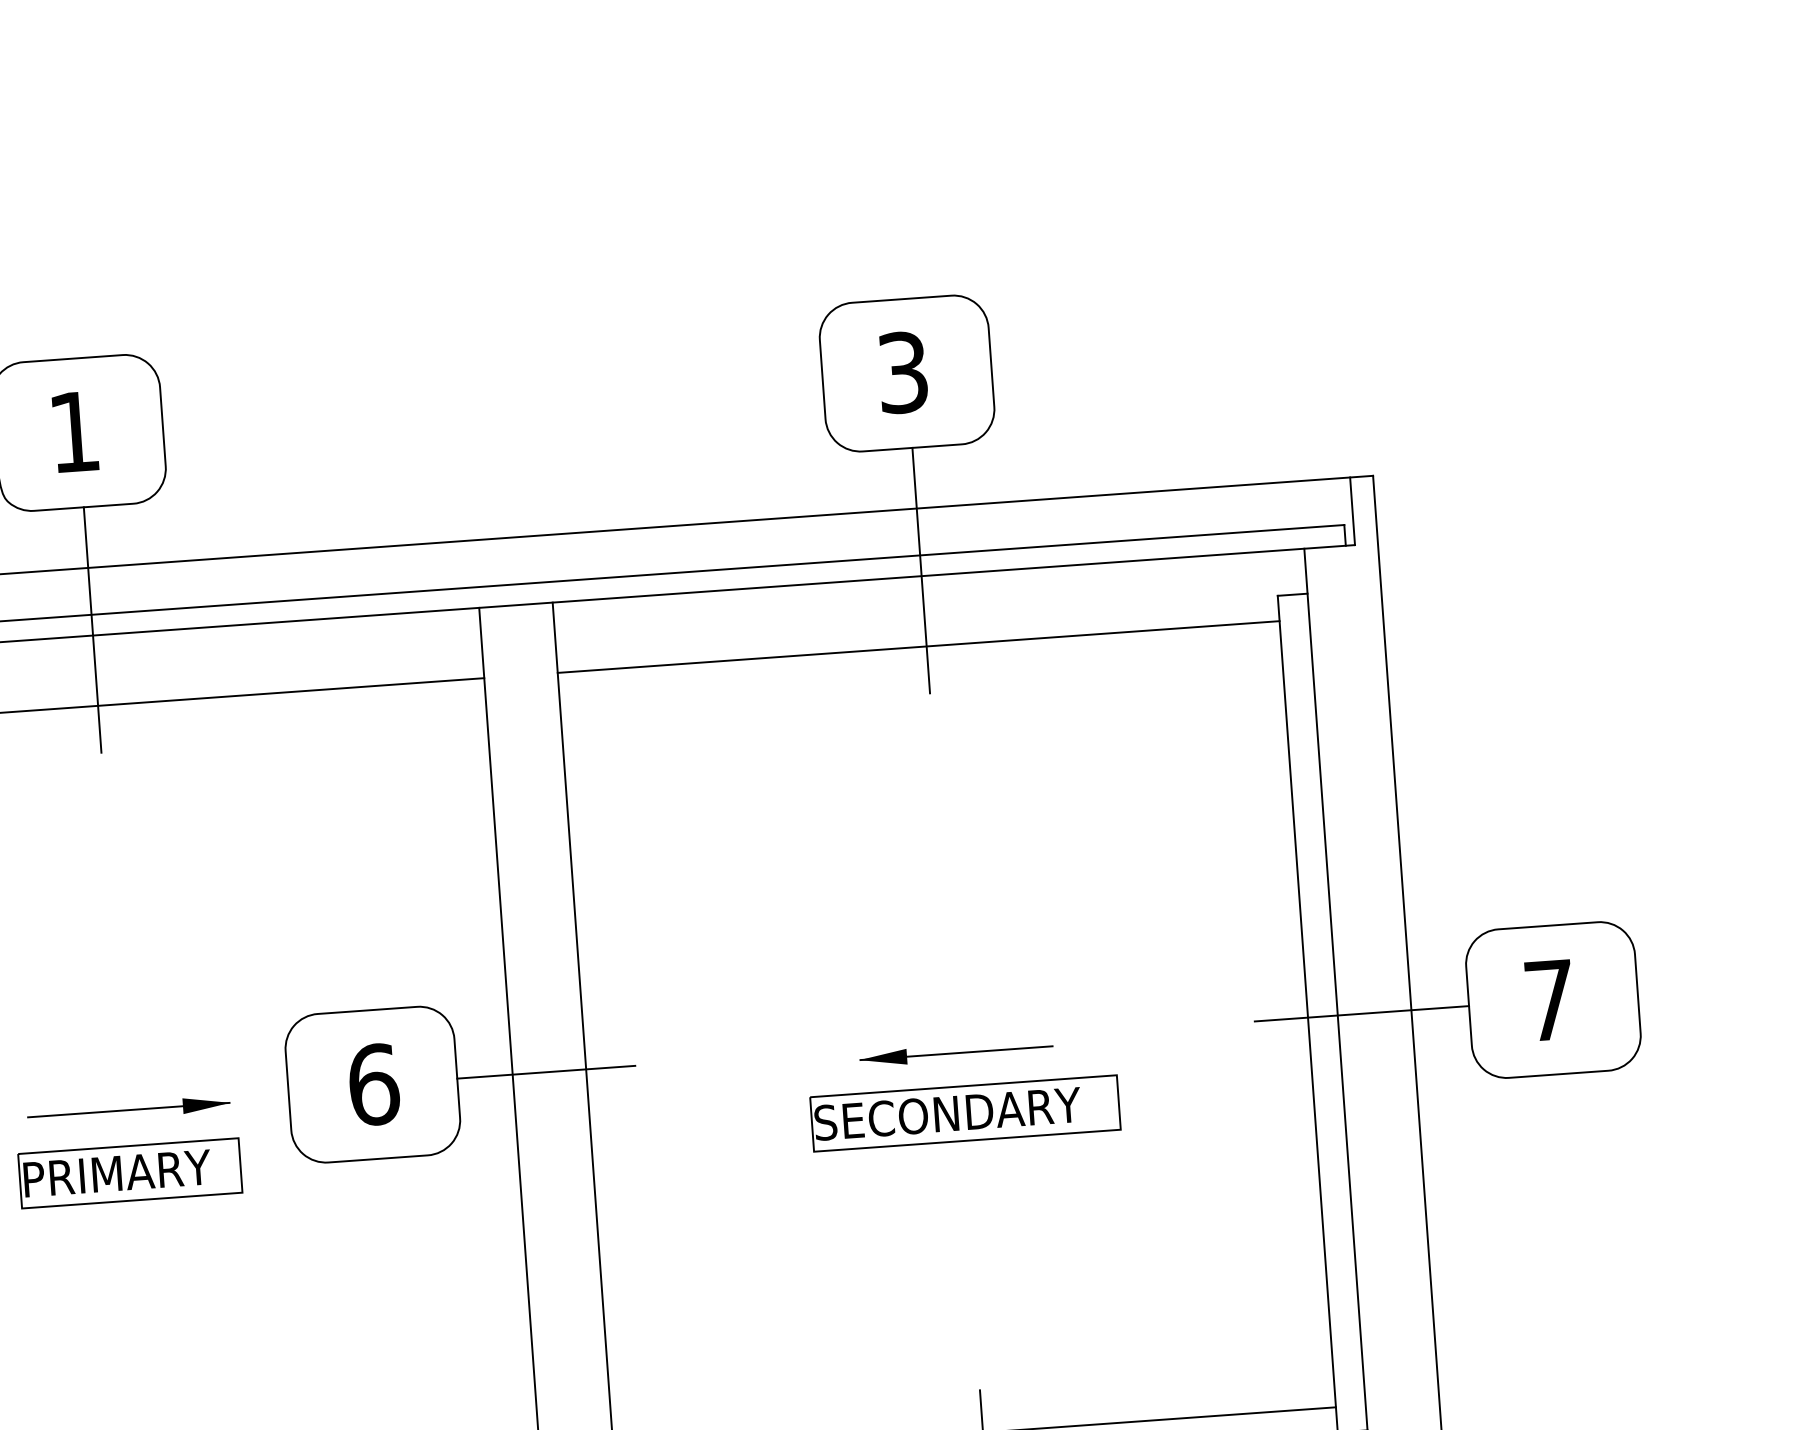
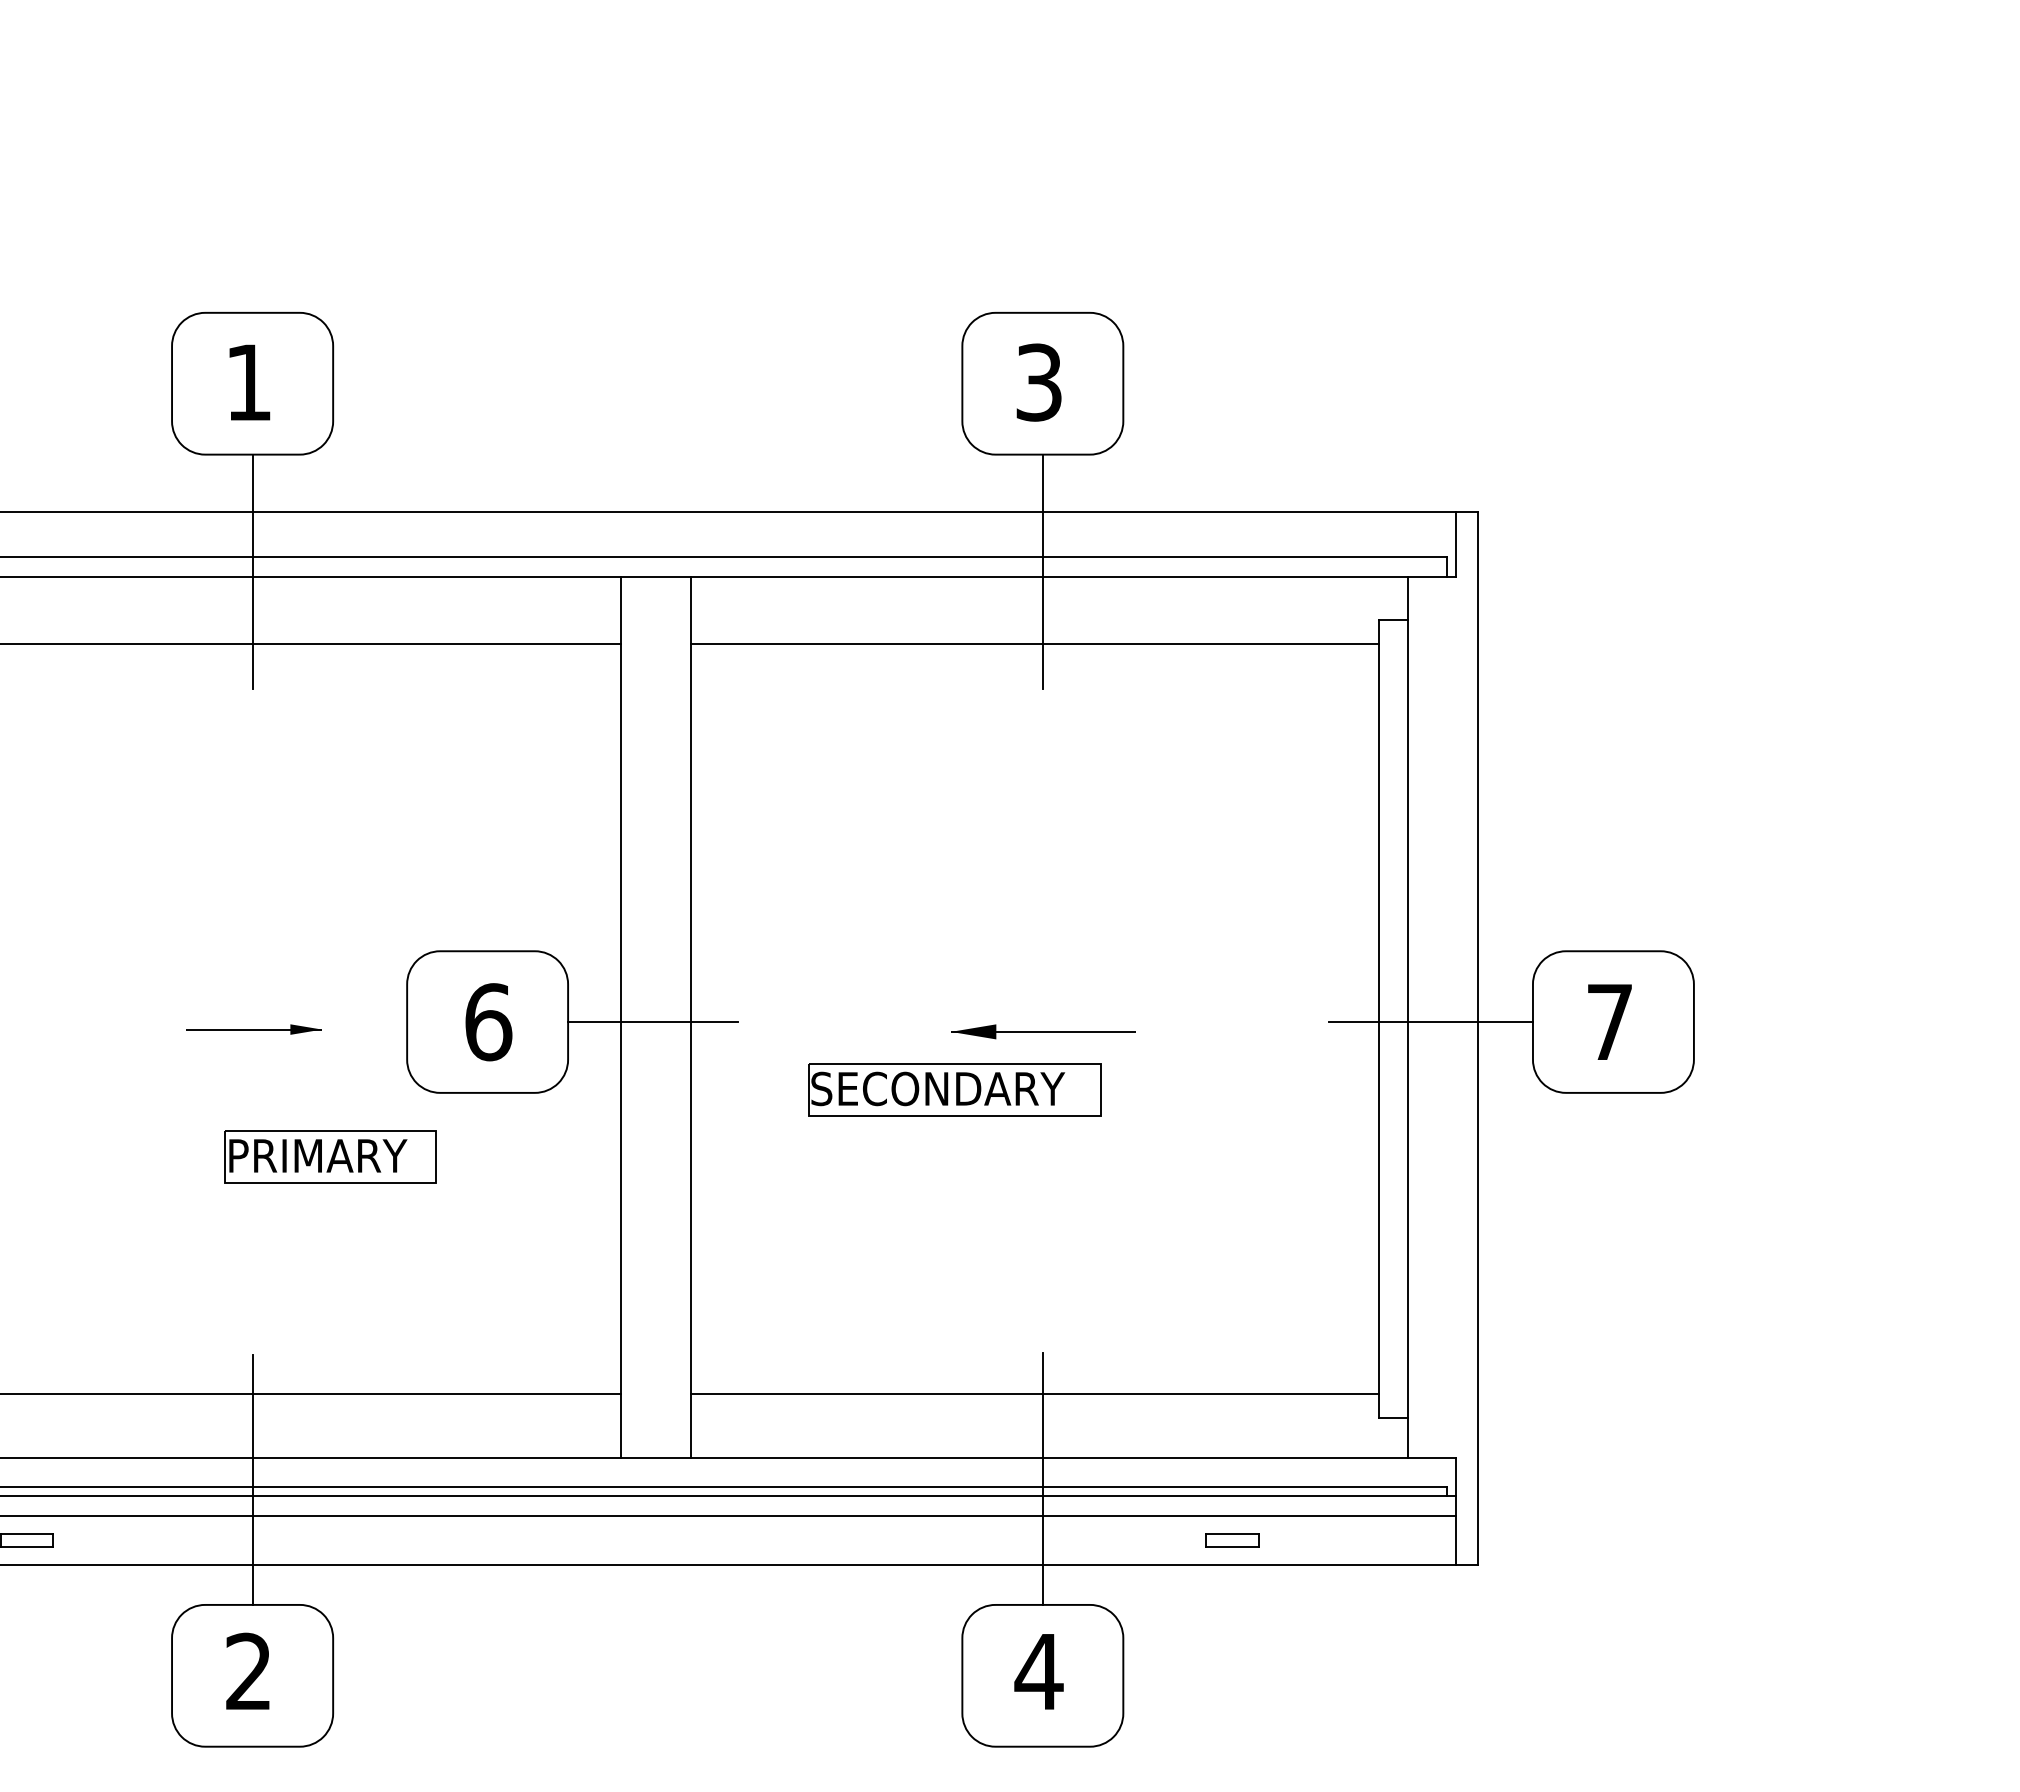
part: (127, 1110) -> (253, 1029), size x0.7
part: (965, 1113) -> (954, 1089), moved
part: (130, 1173) -> (330, 1156), moved

